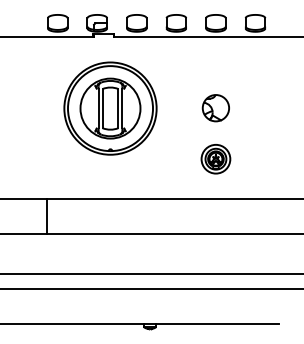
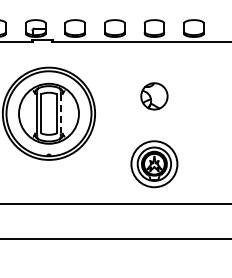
line: (122, 108) -> (60, 113), solid -> dashed
part: (215, 108) -> (153, 96), moved
part: (215, 159) -> (153, 164), size x1.6

